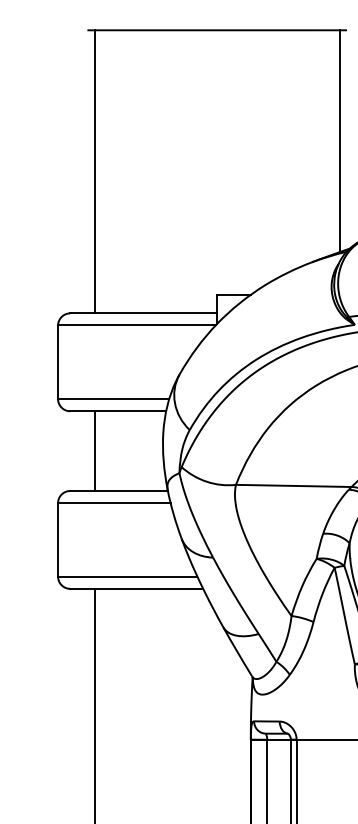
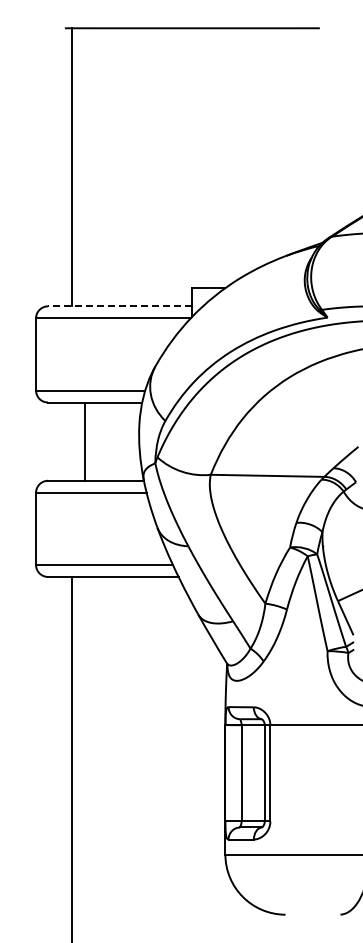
line: (339, 141) -> (312, 137), removed
line: (143, 313) -> (119, 306), solid -> dashed
line: (95, 450) -> (85, 441), moved

